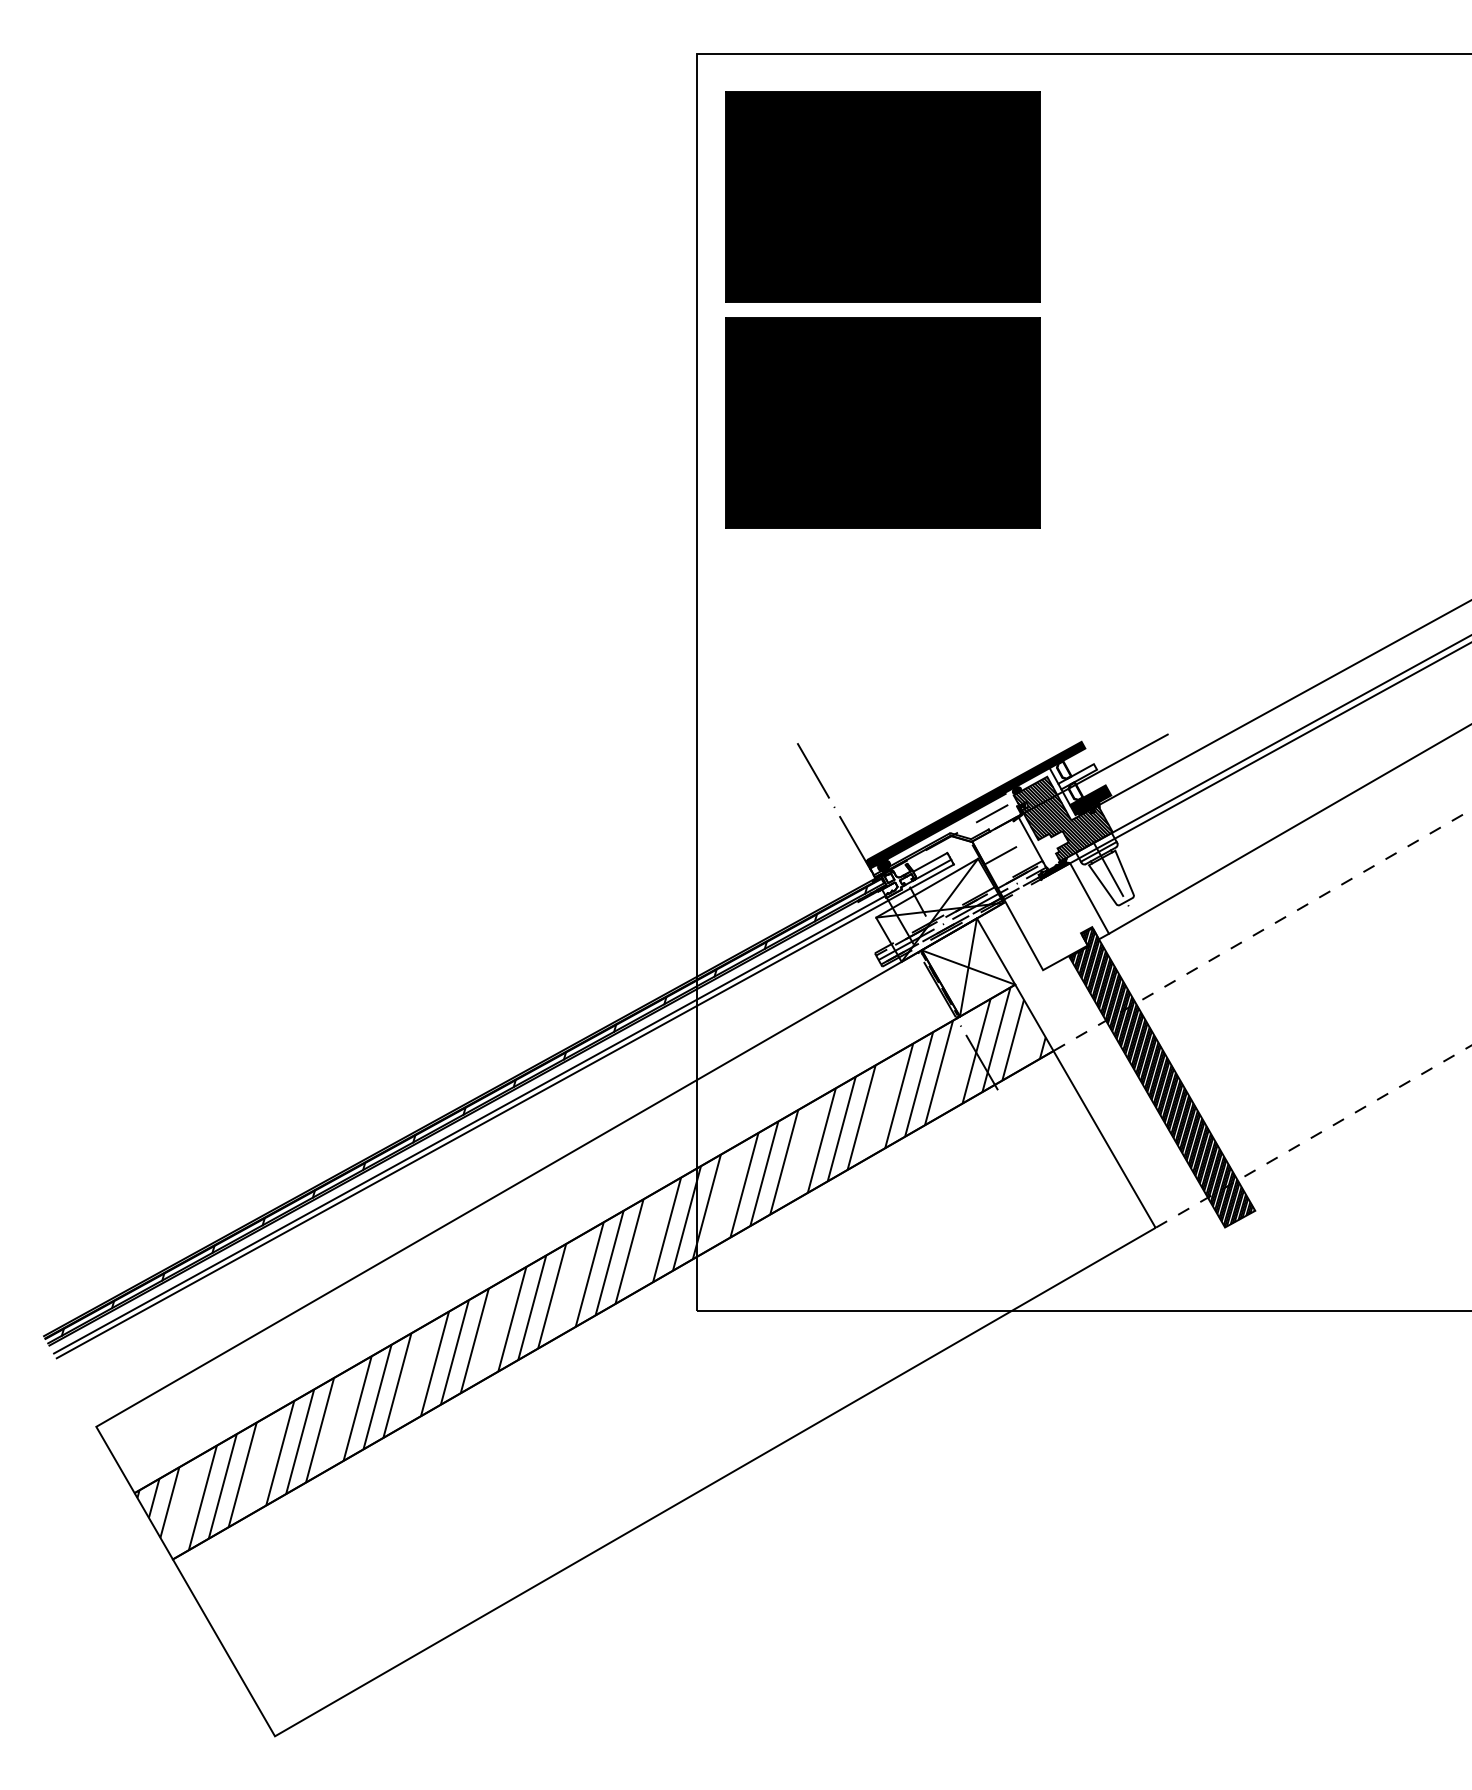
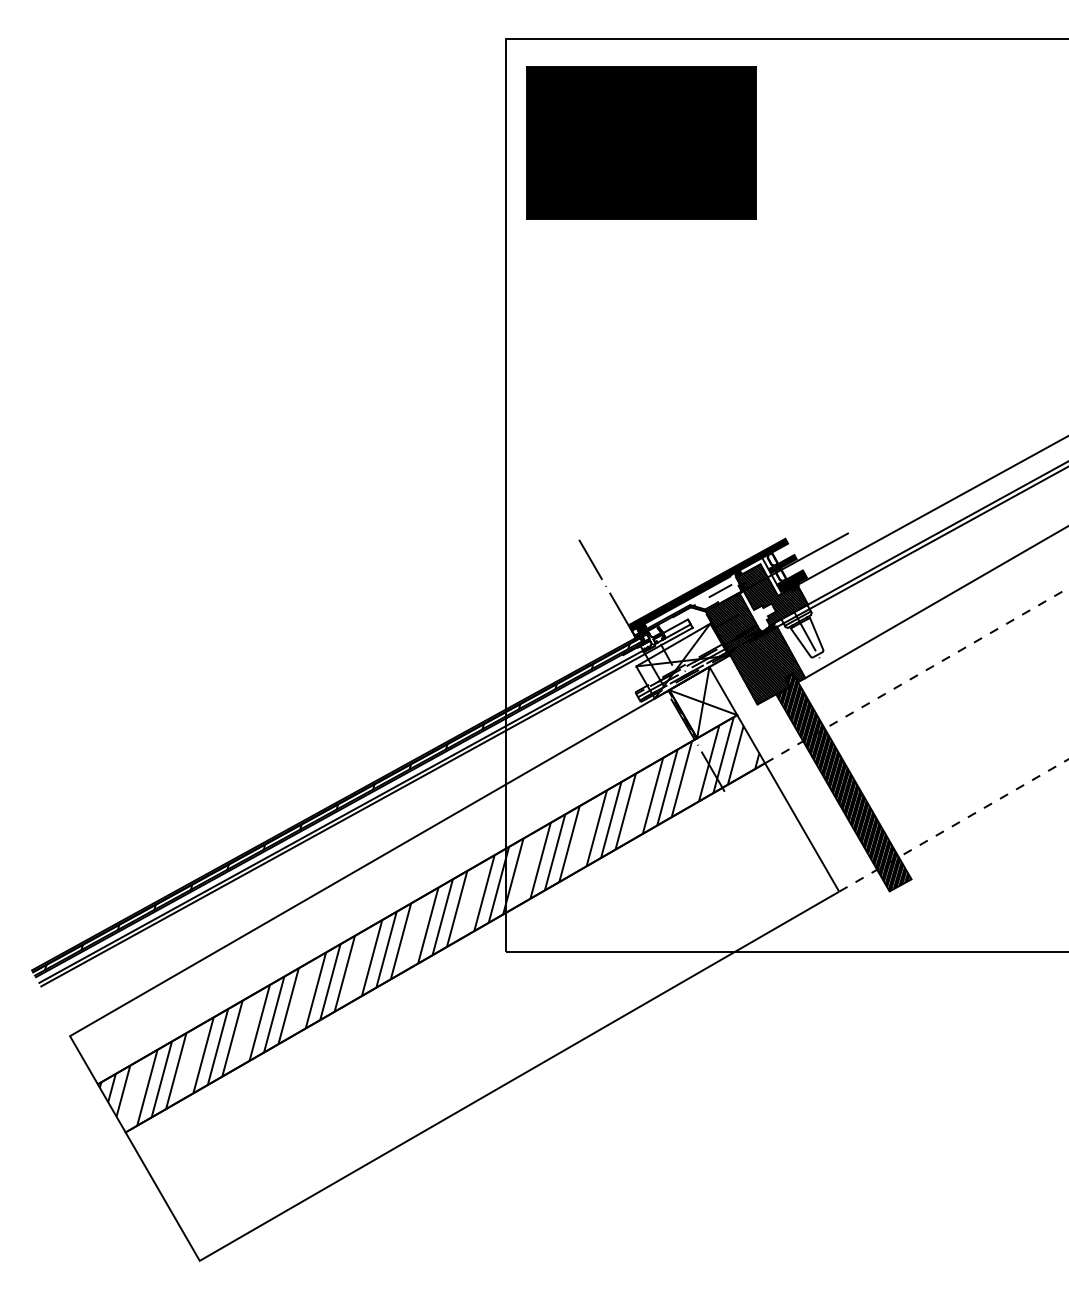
part: (882, 422) -> (640, 306), removed
fill: (1077, 776) -> (782, 563), added
hatch: (1040, 892) -> (755, 648), added

